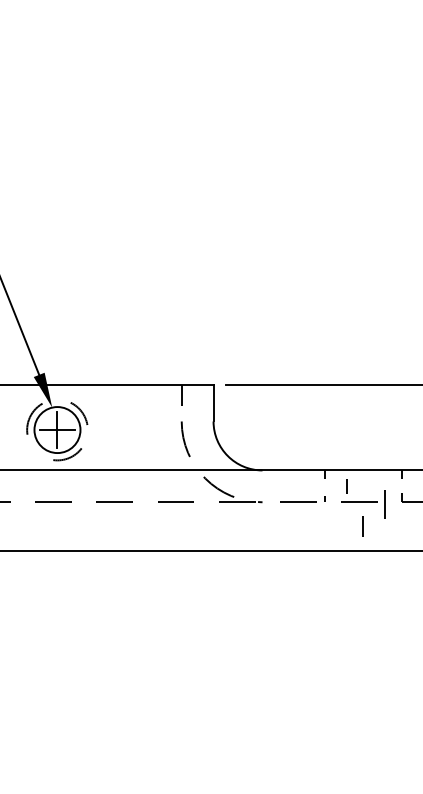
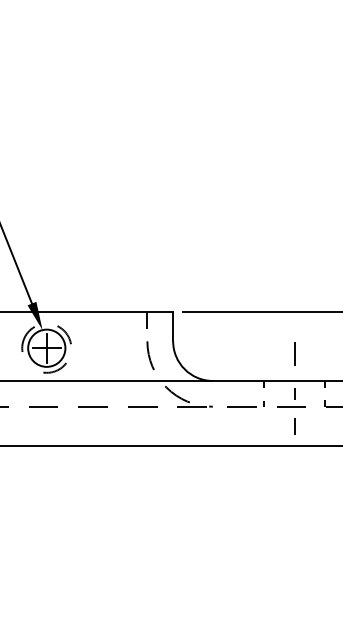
line: (346, 486) -> (293, 393), moved
line: (384, 504) -> (293, 354), moved

